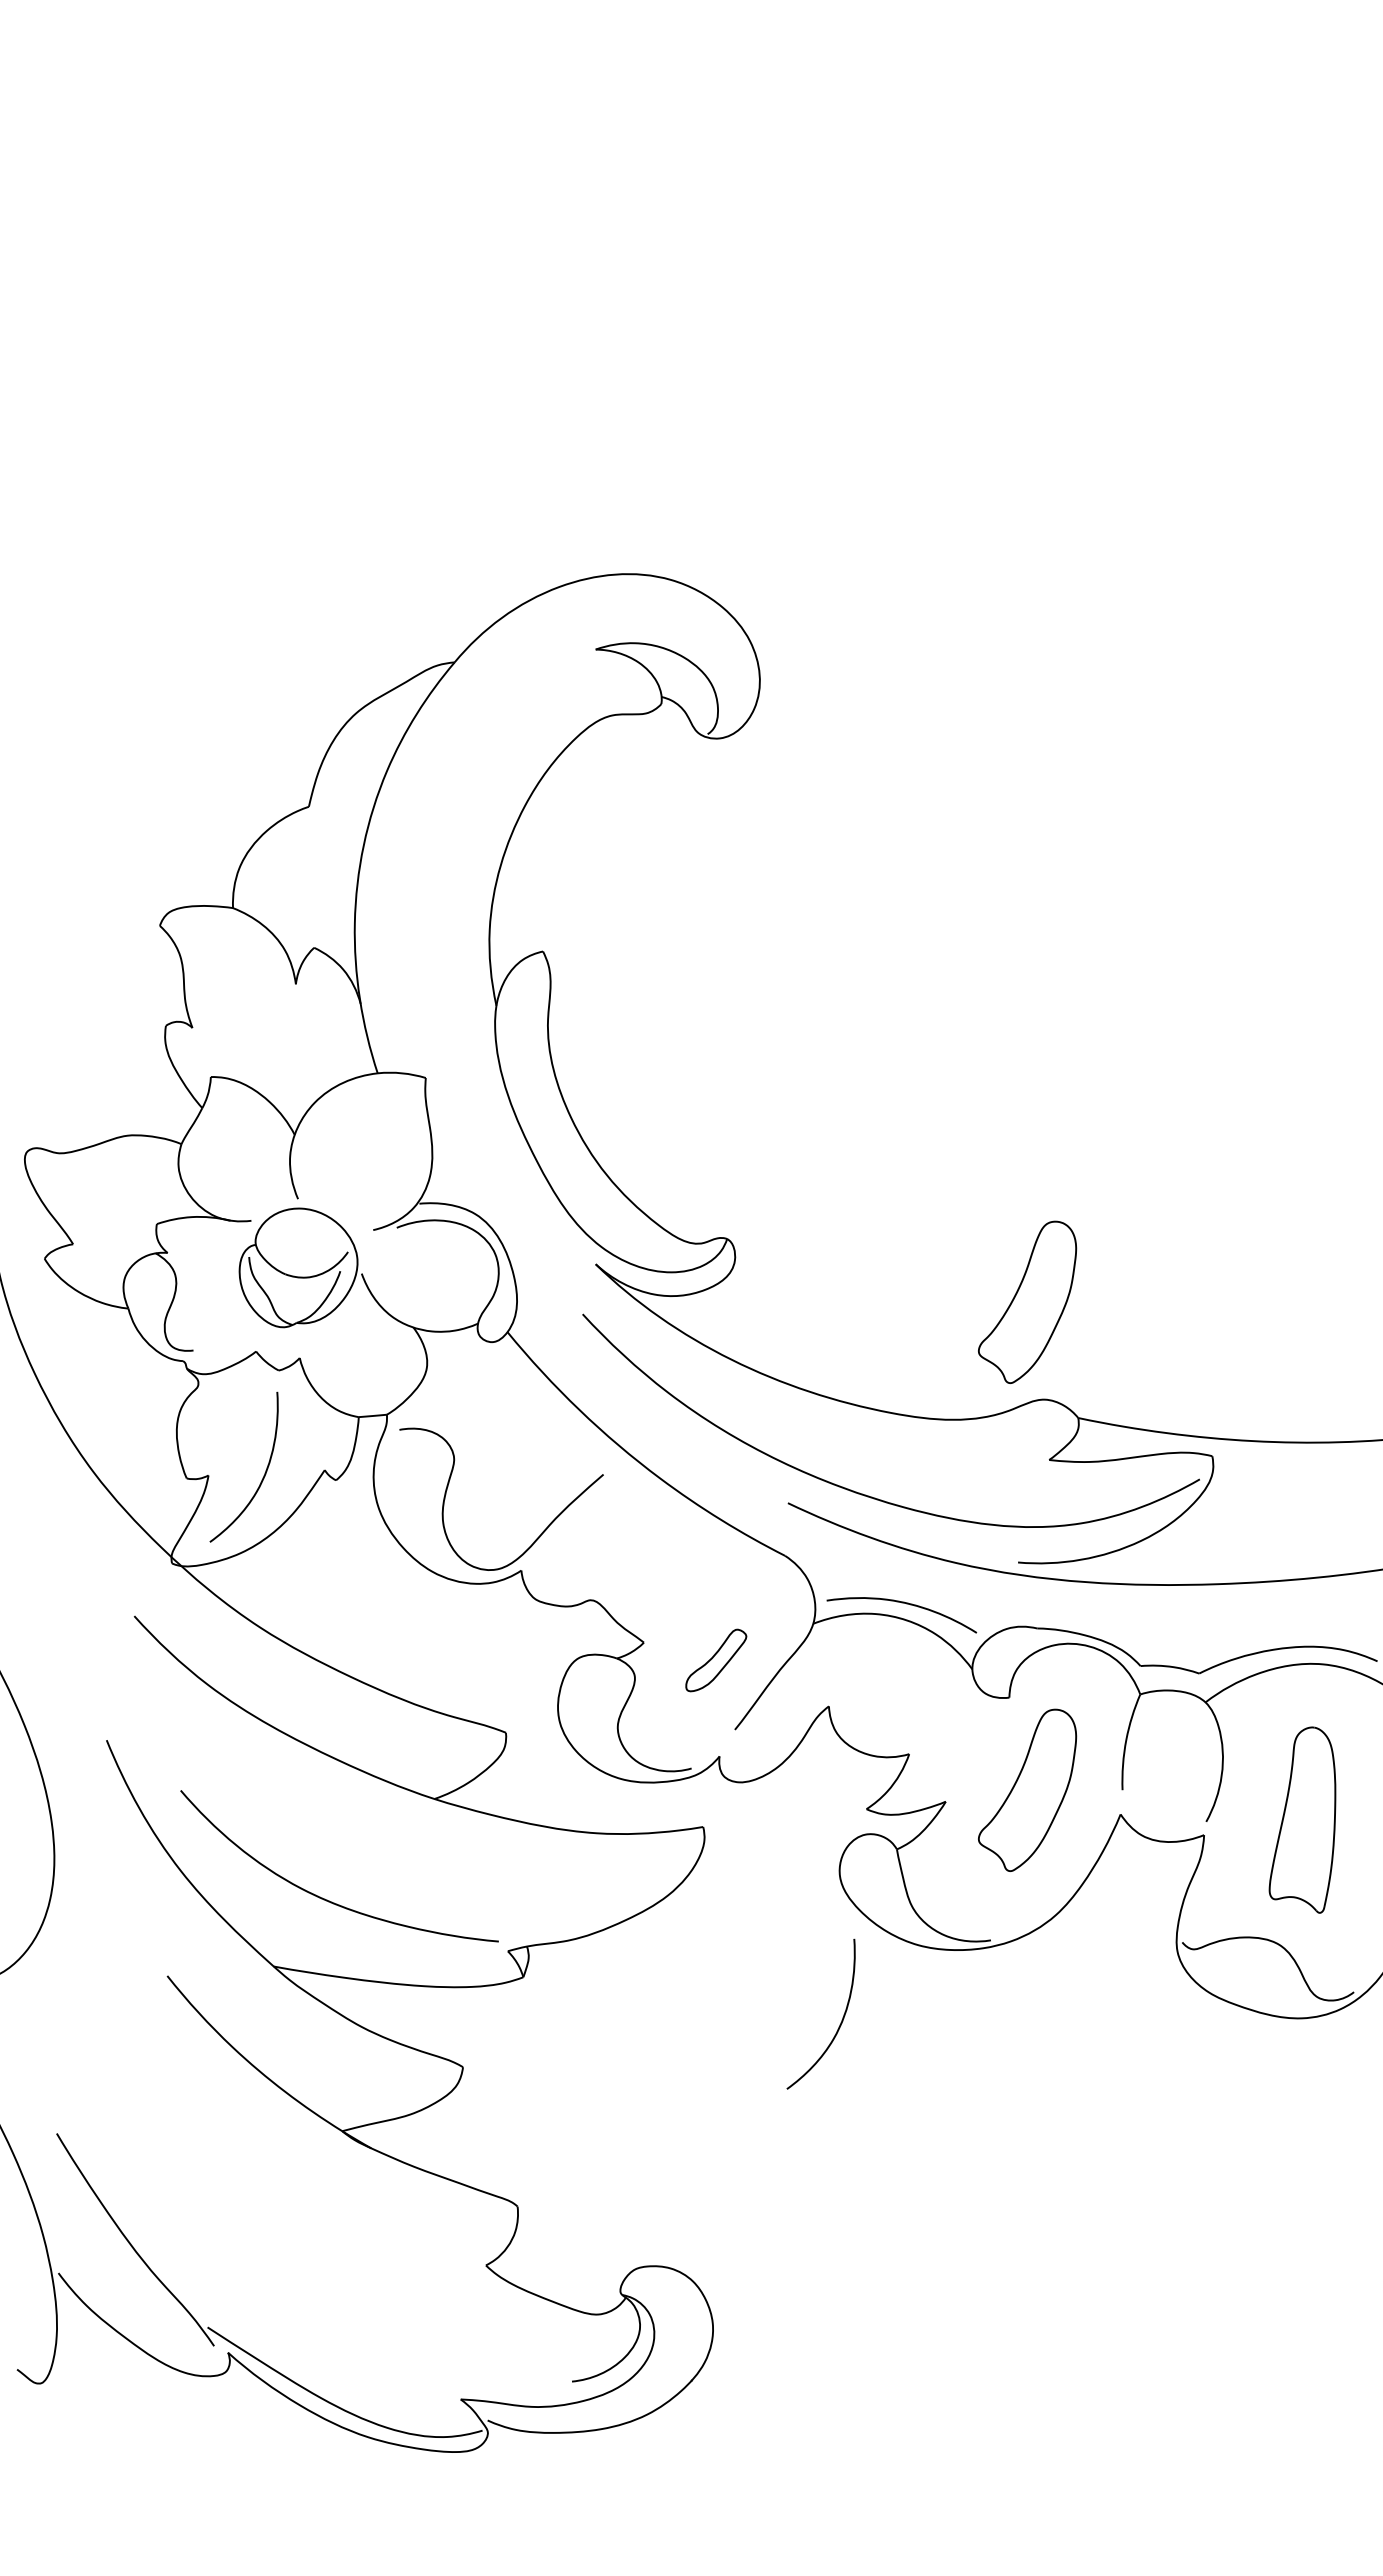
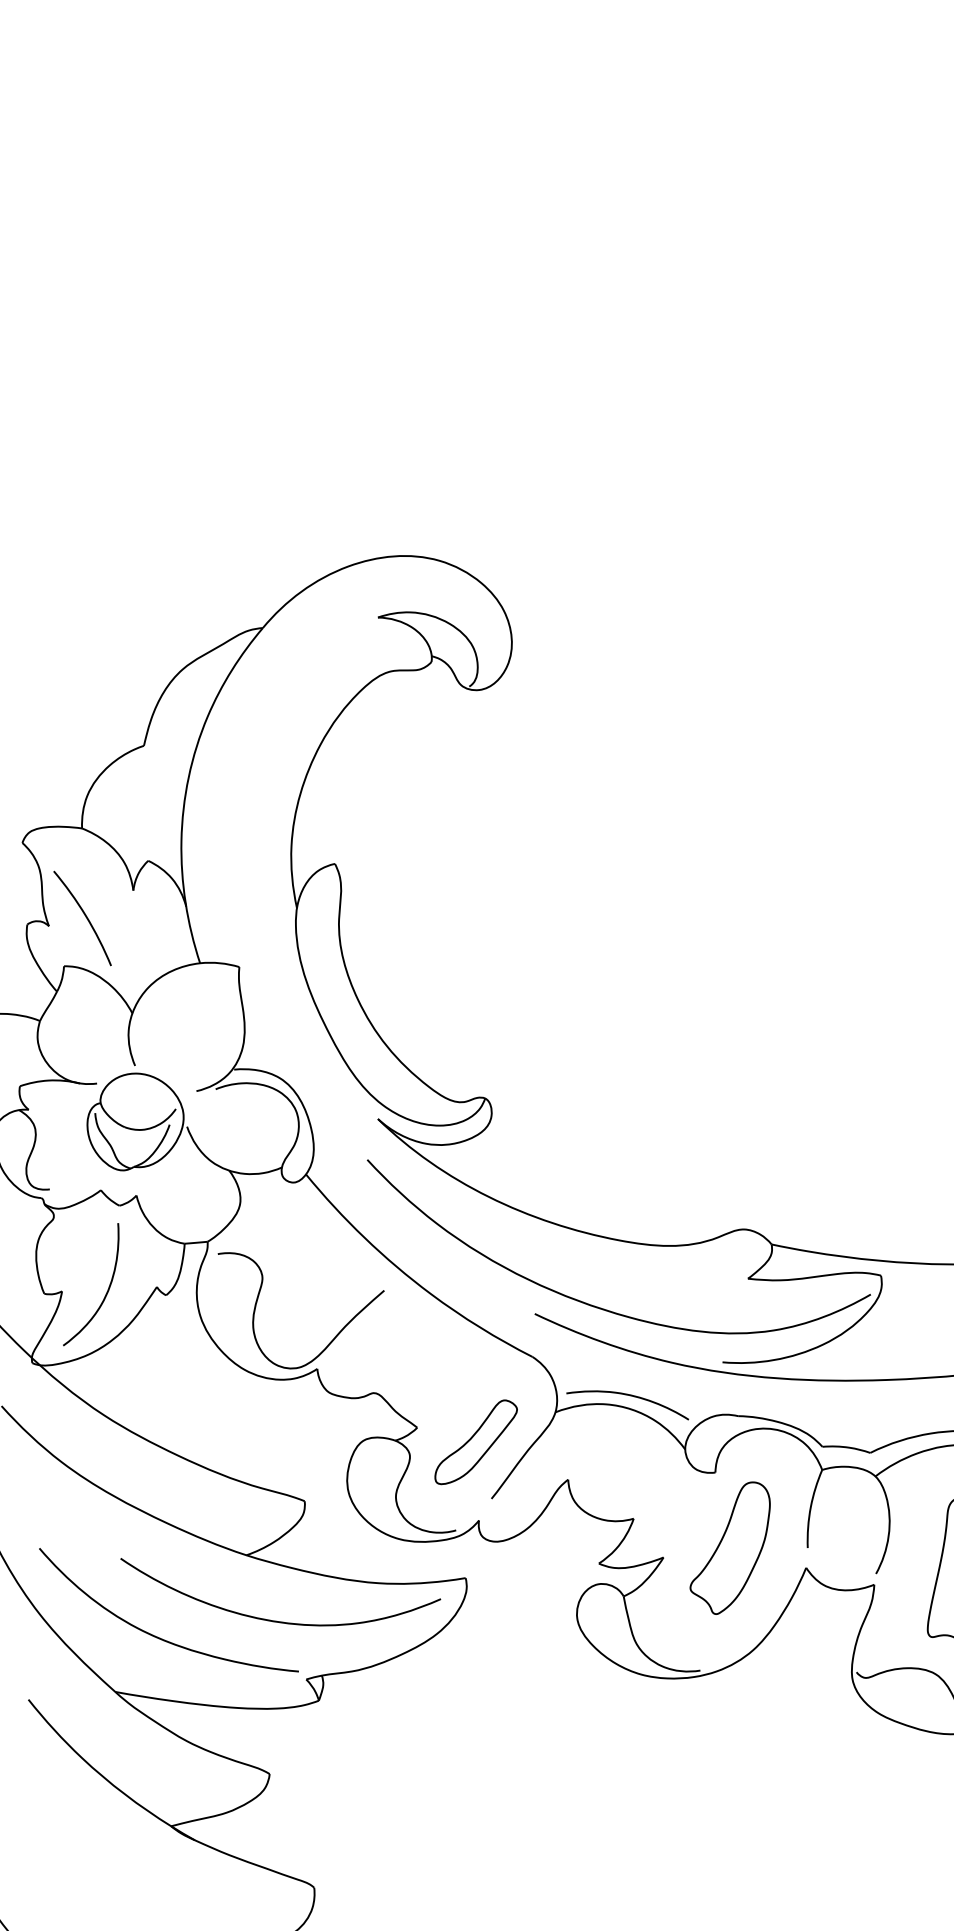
curve: (236, 1015) -> (84, 916), added
part: (1027, 1301) -> (730, 1149), removed
part: (716, 1660) -> (476, 1442), size x1.67
curve: (473, 1879) -> (278, 1620), added
curve: (840, 2022) -> (577, 1737), removed

